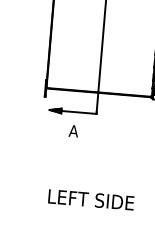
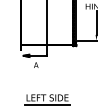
line: (89, 213) -> (47, 104), added

